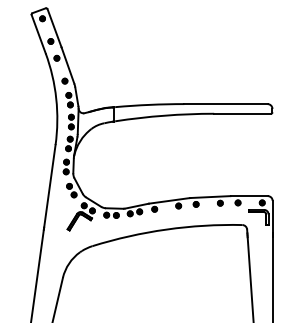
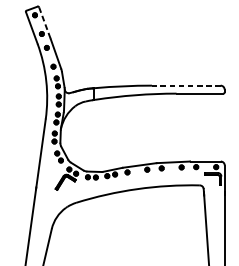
line: (54, 28) -> (44, 23), solid -> dashed
line: (226, 104) -> (186, 85), solid -> dashed

